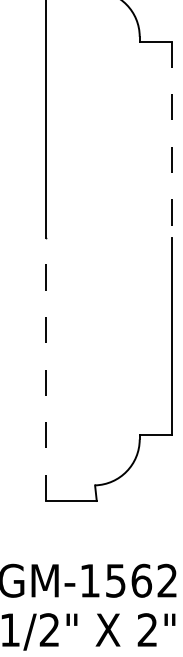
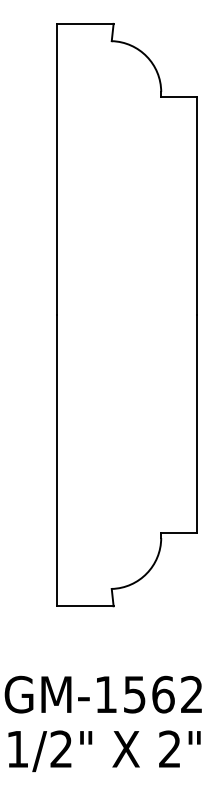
line: (171, 140) -> (196, 206), dashed -> solid
line: (46, 369) -> (57, 460), dashed -> solid

